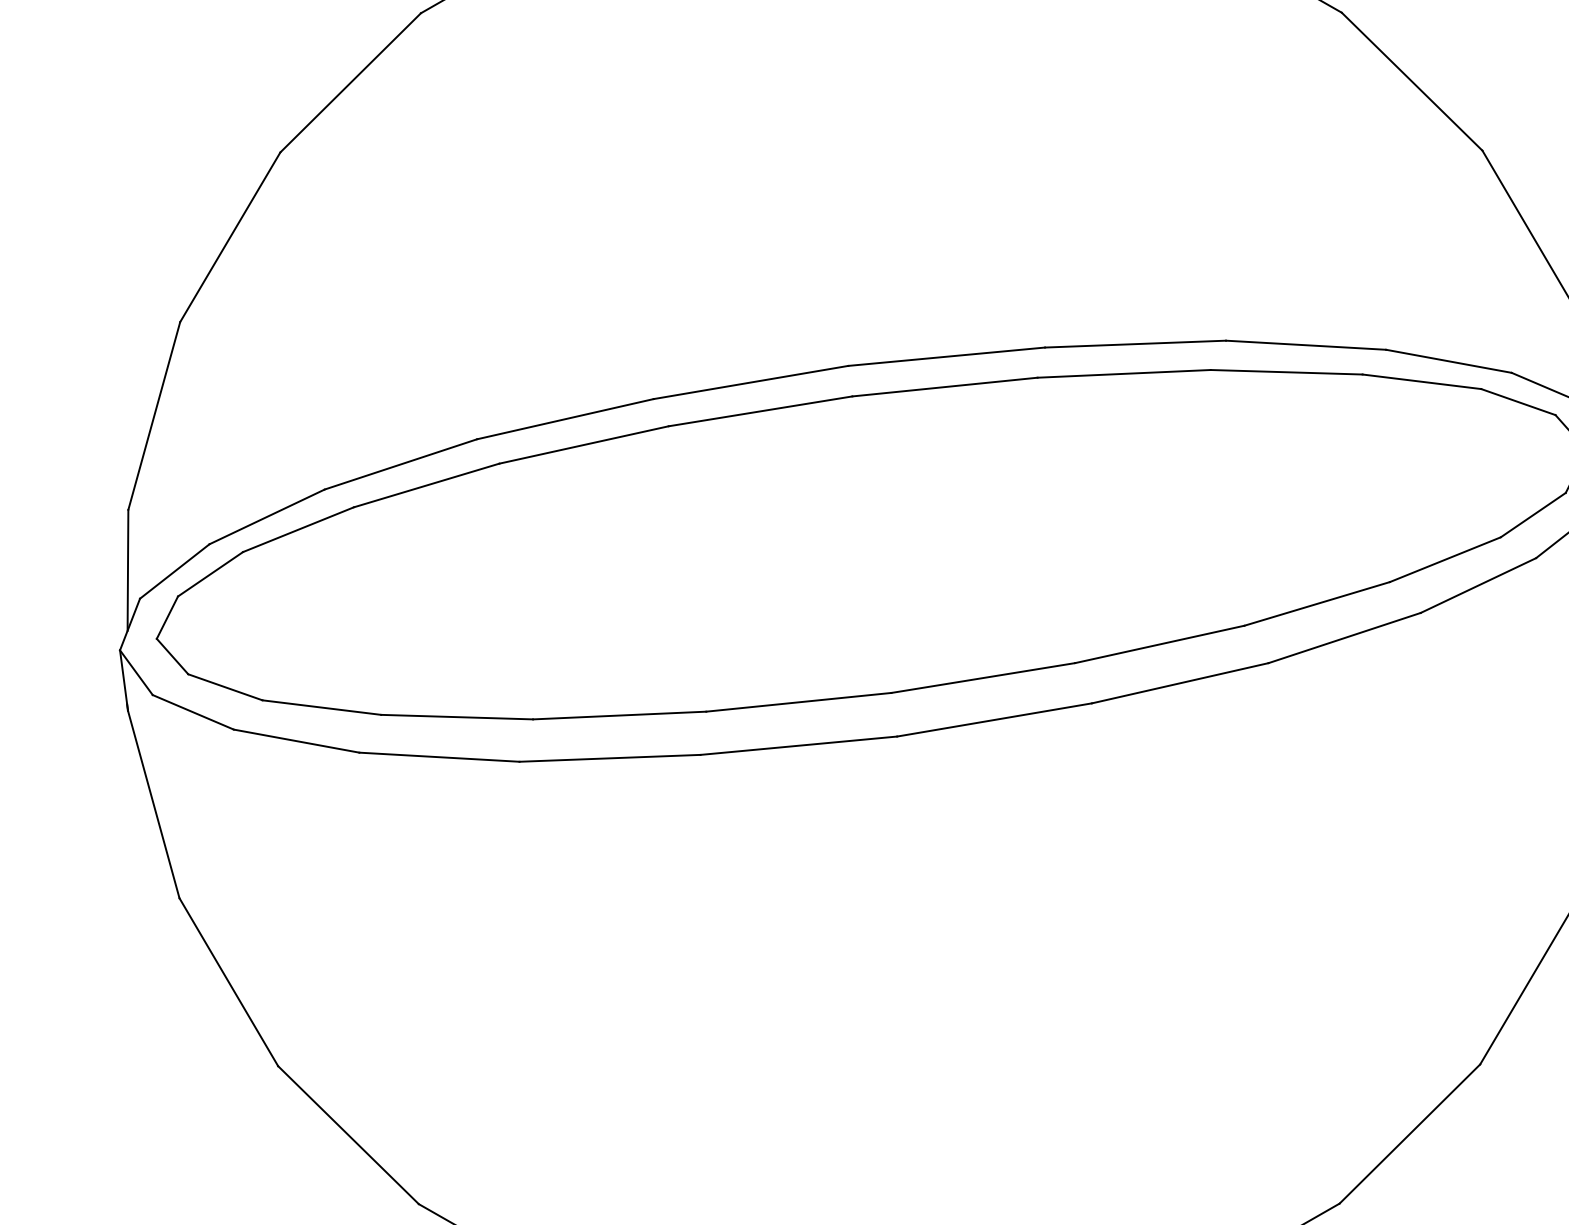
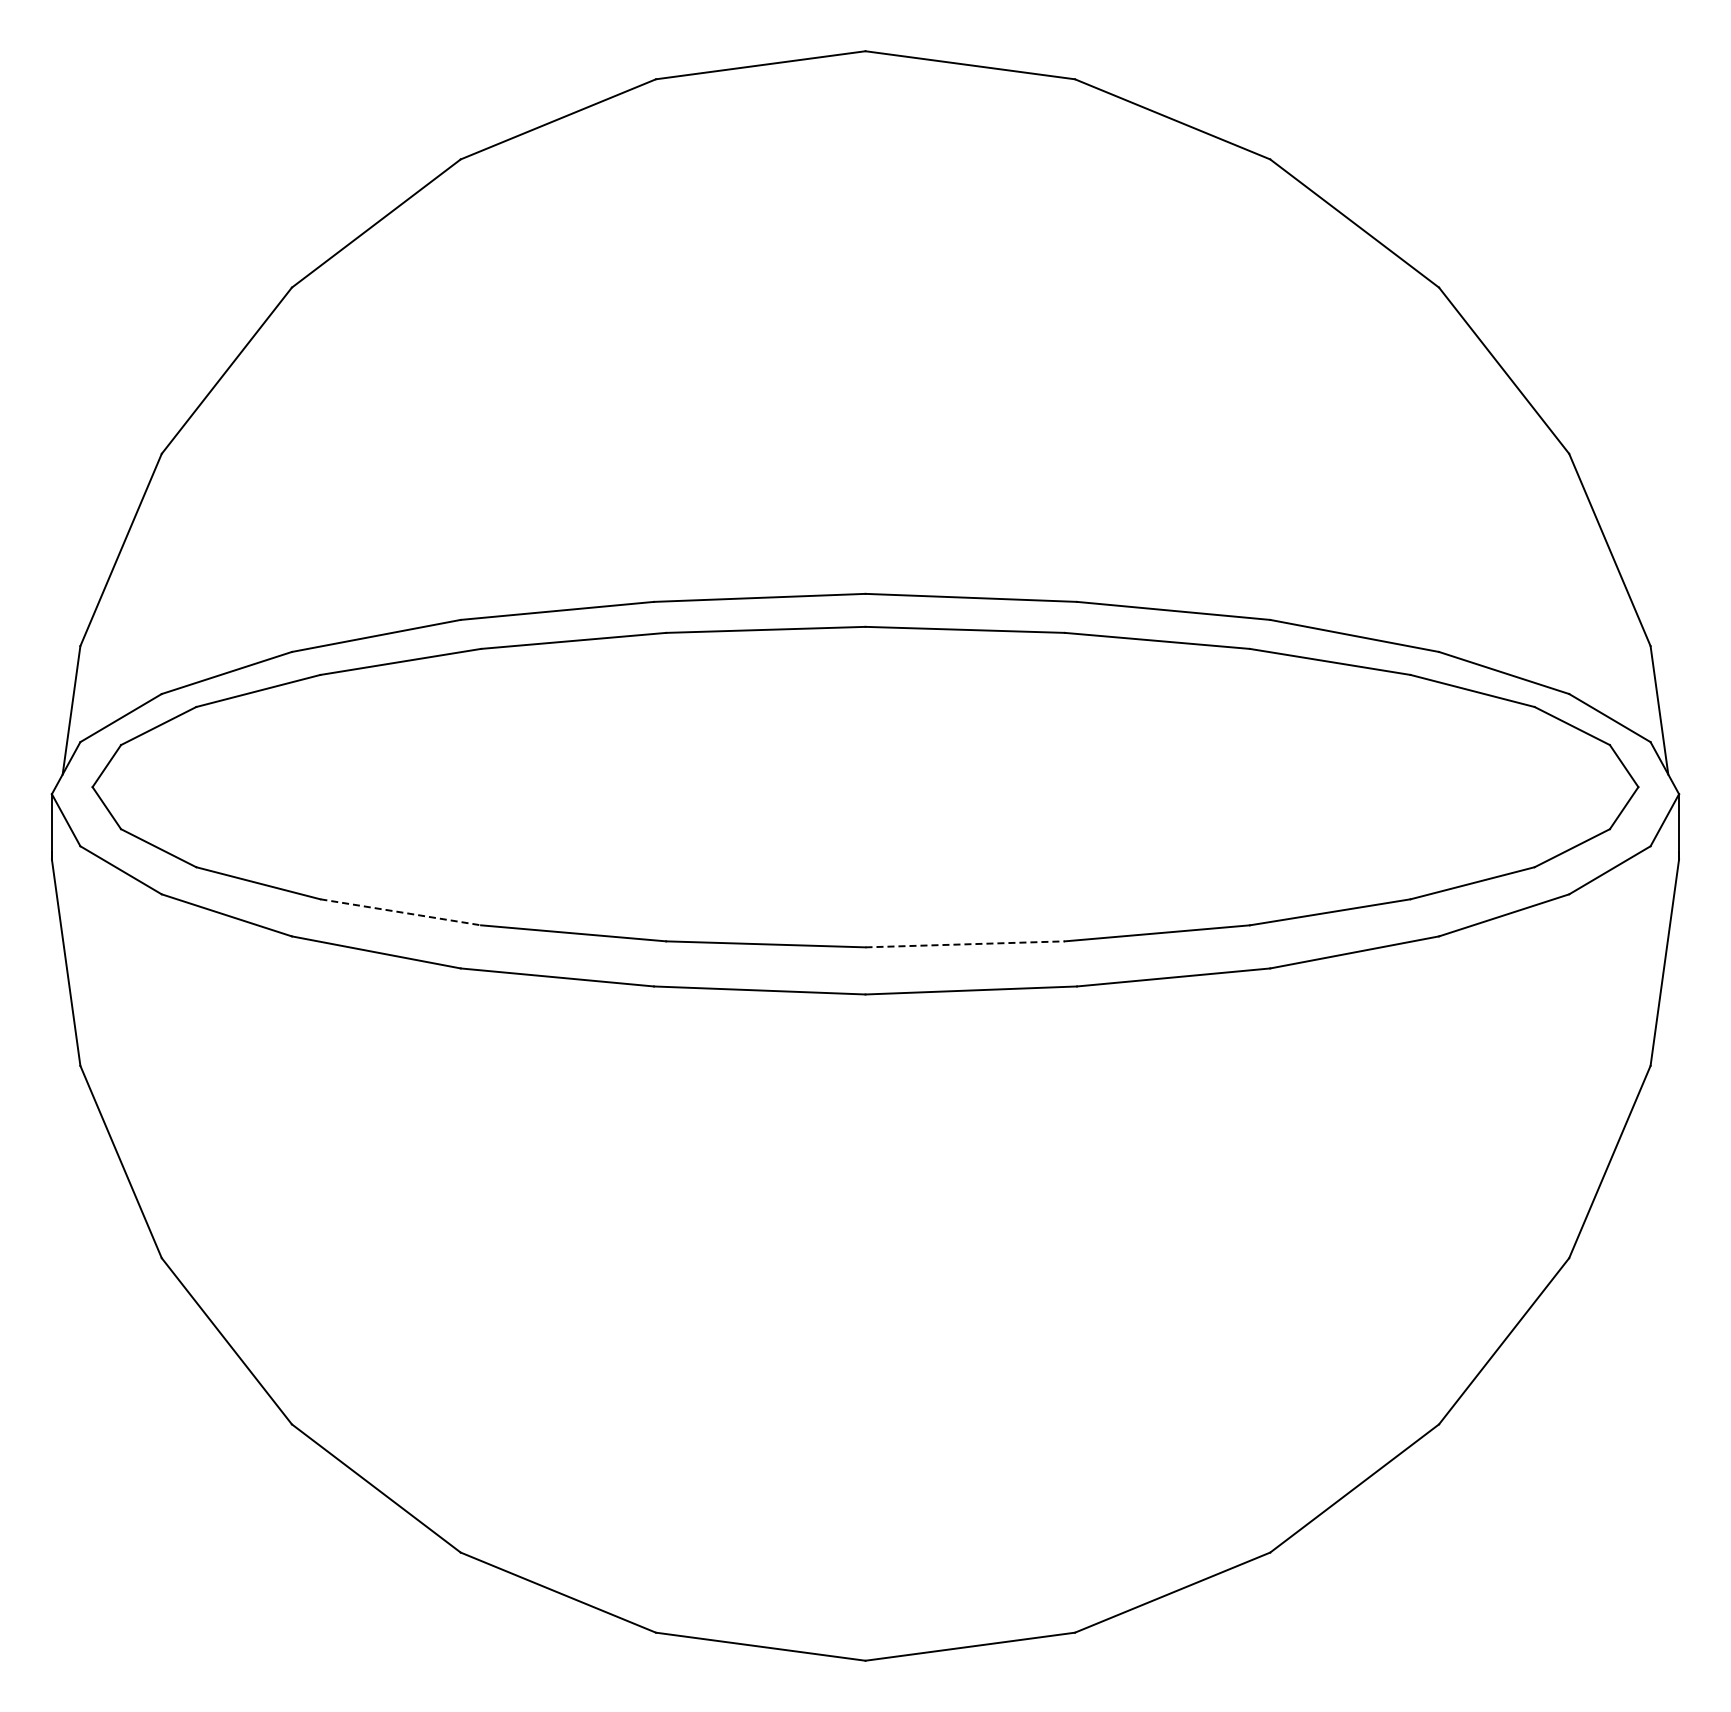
line: (983, 678) -> (965, 944), solid -> dashed
line: (457, 717) -> (401, 912), solid -> dashed

